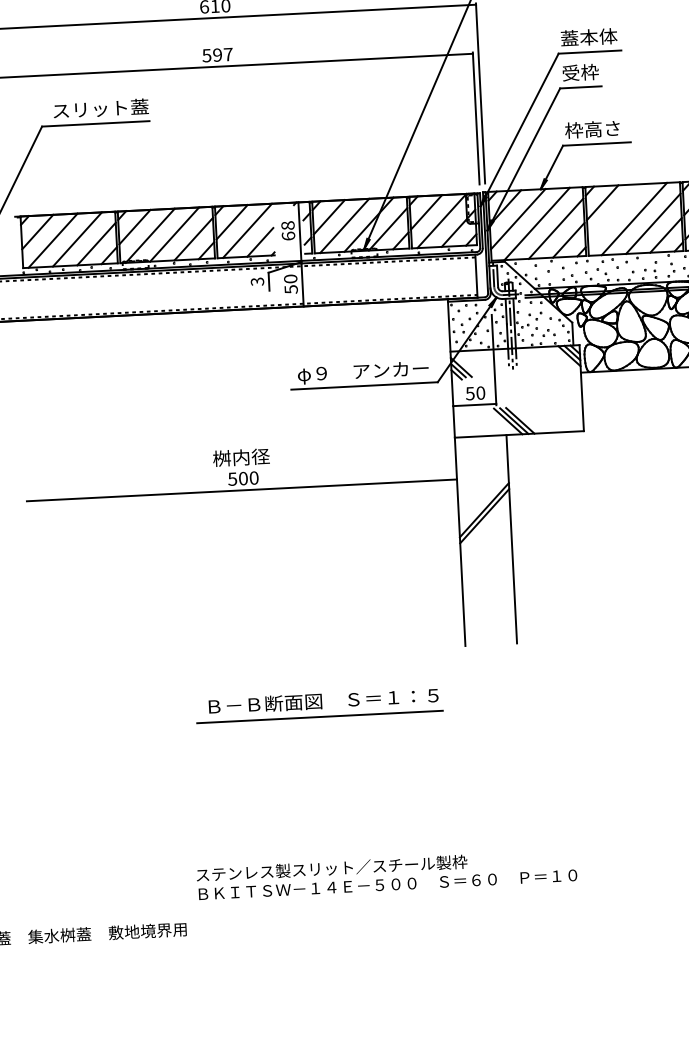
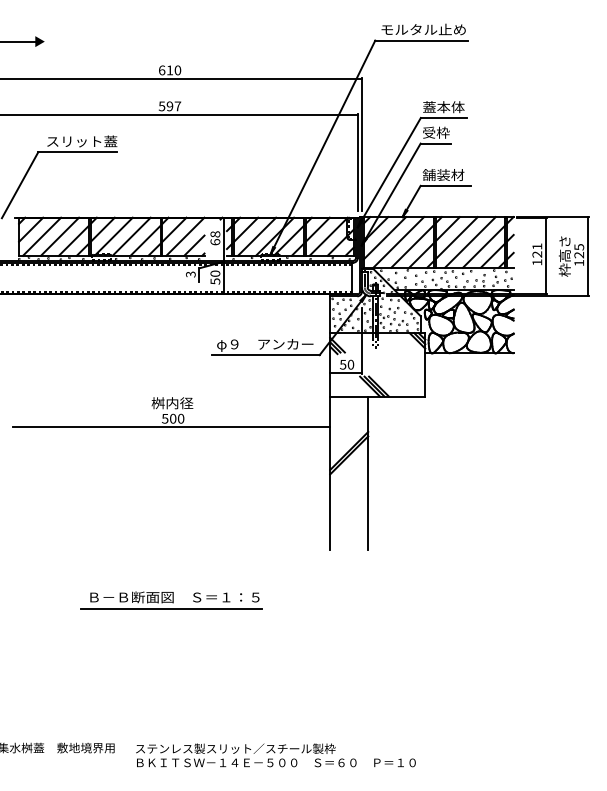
text: (593, 128) -> (443, 174), 枠高さ -> 舗装材
line: (615, 214) -> (456, 238), added
part: (319, 705) -> (171, 600), moved
text: (386, 874) -> (275, 755), moved

